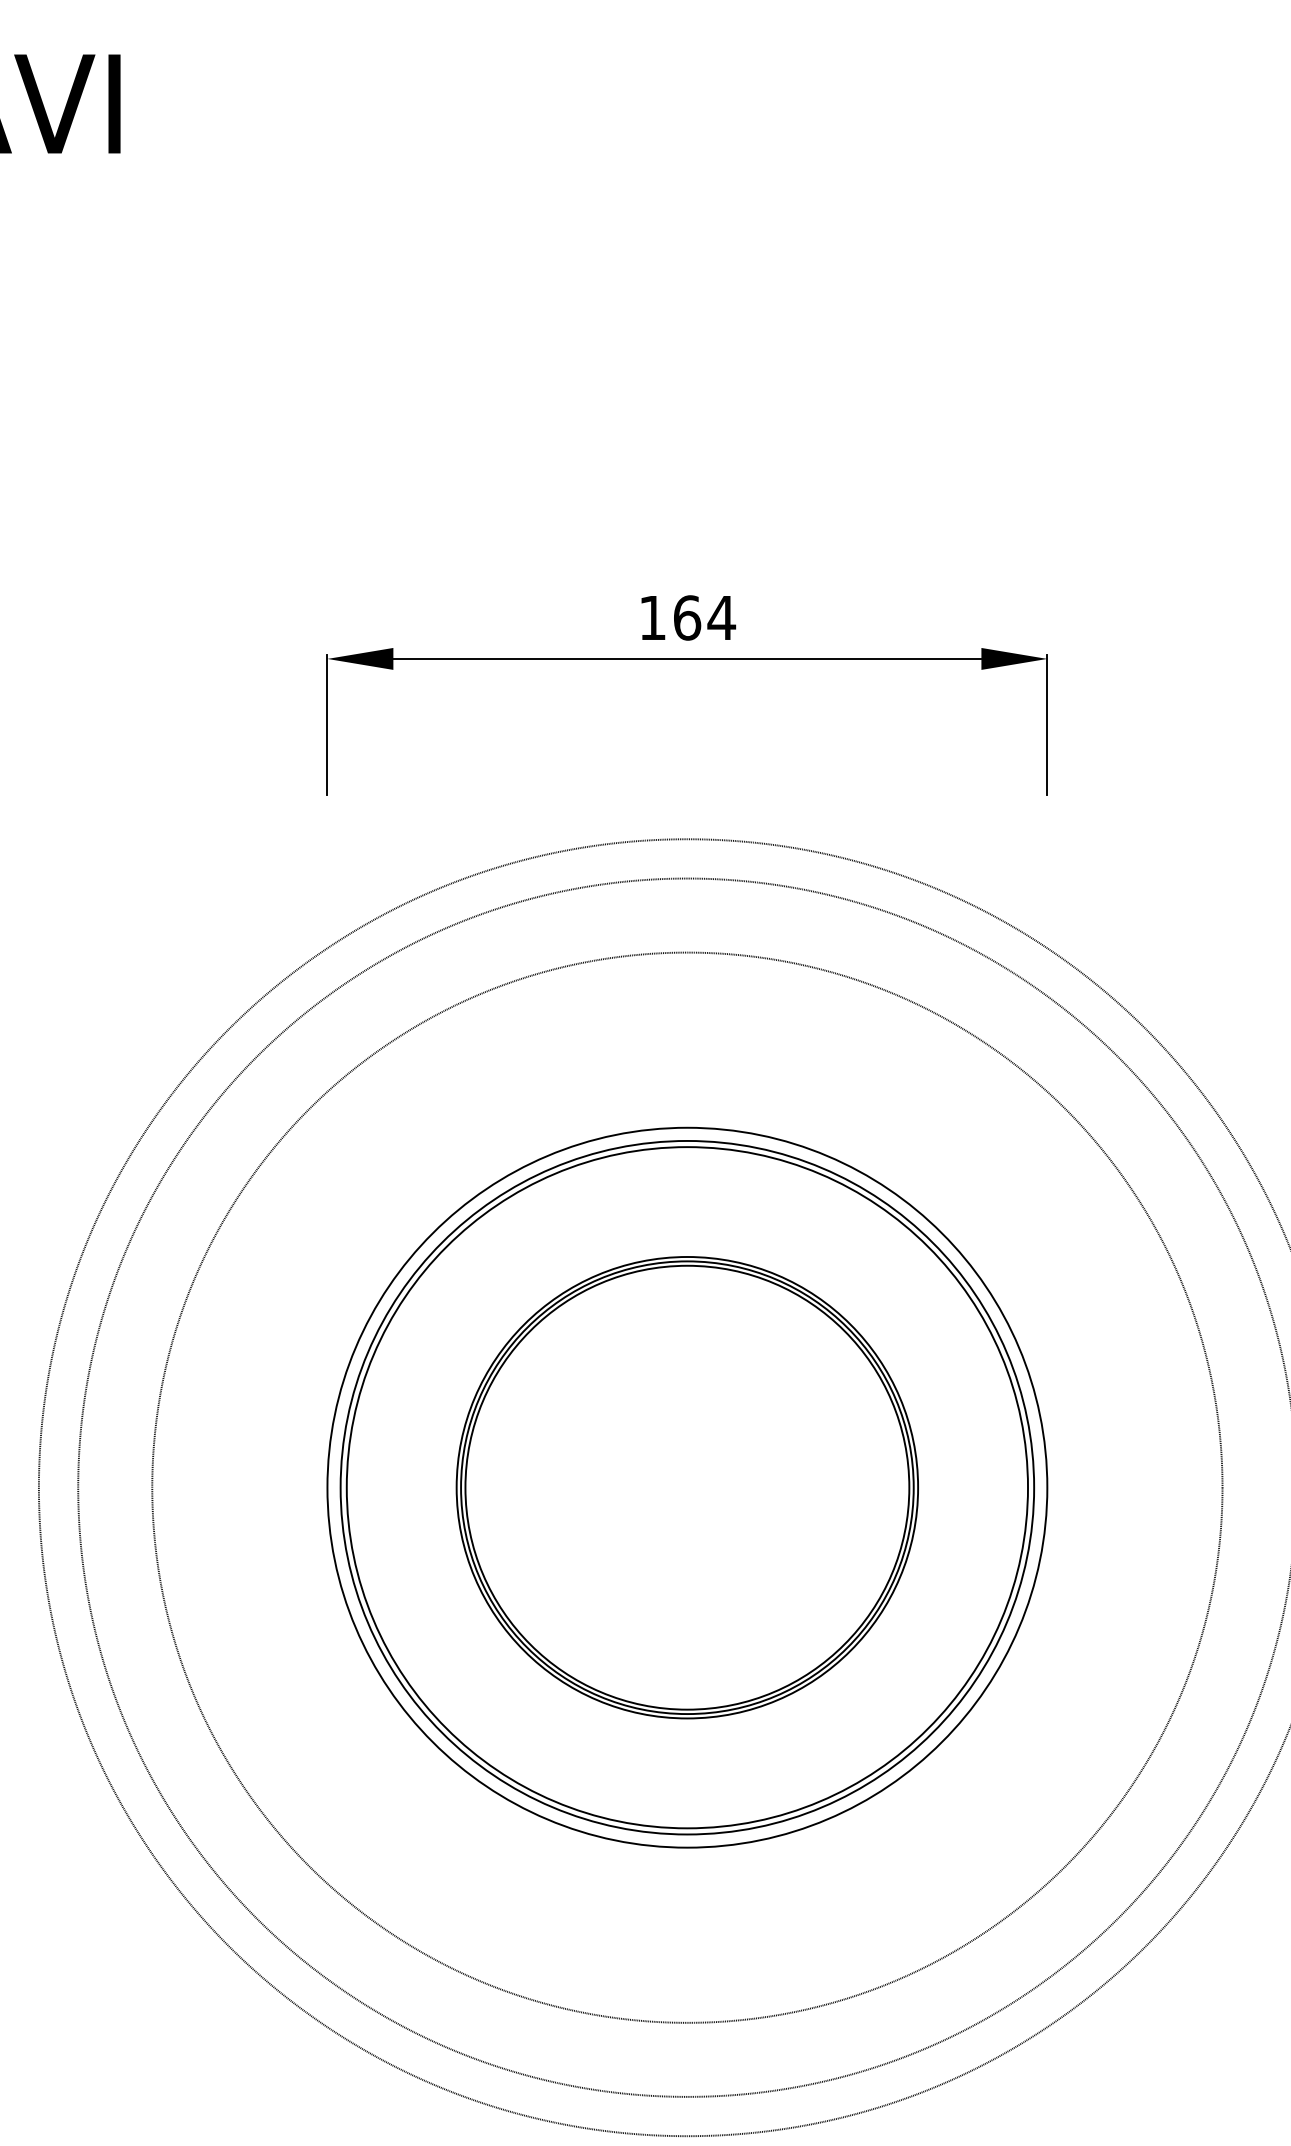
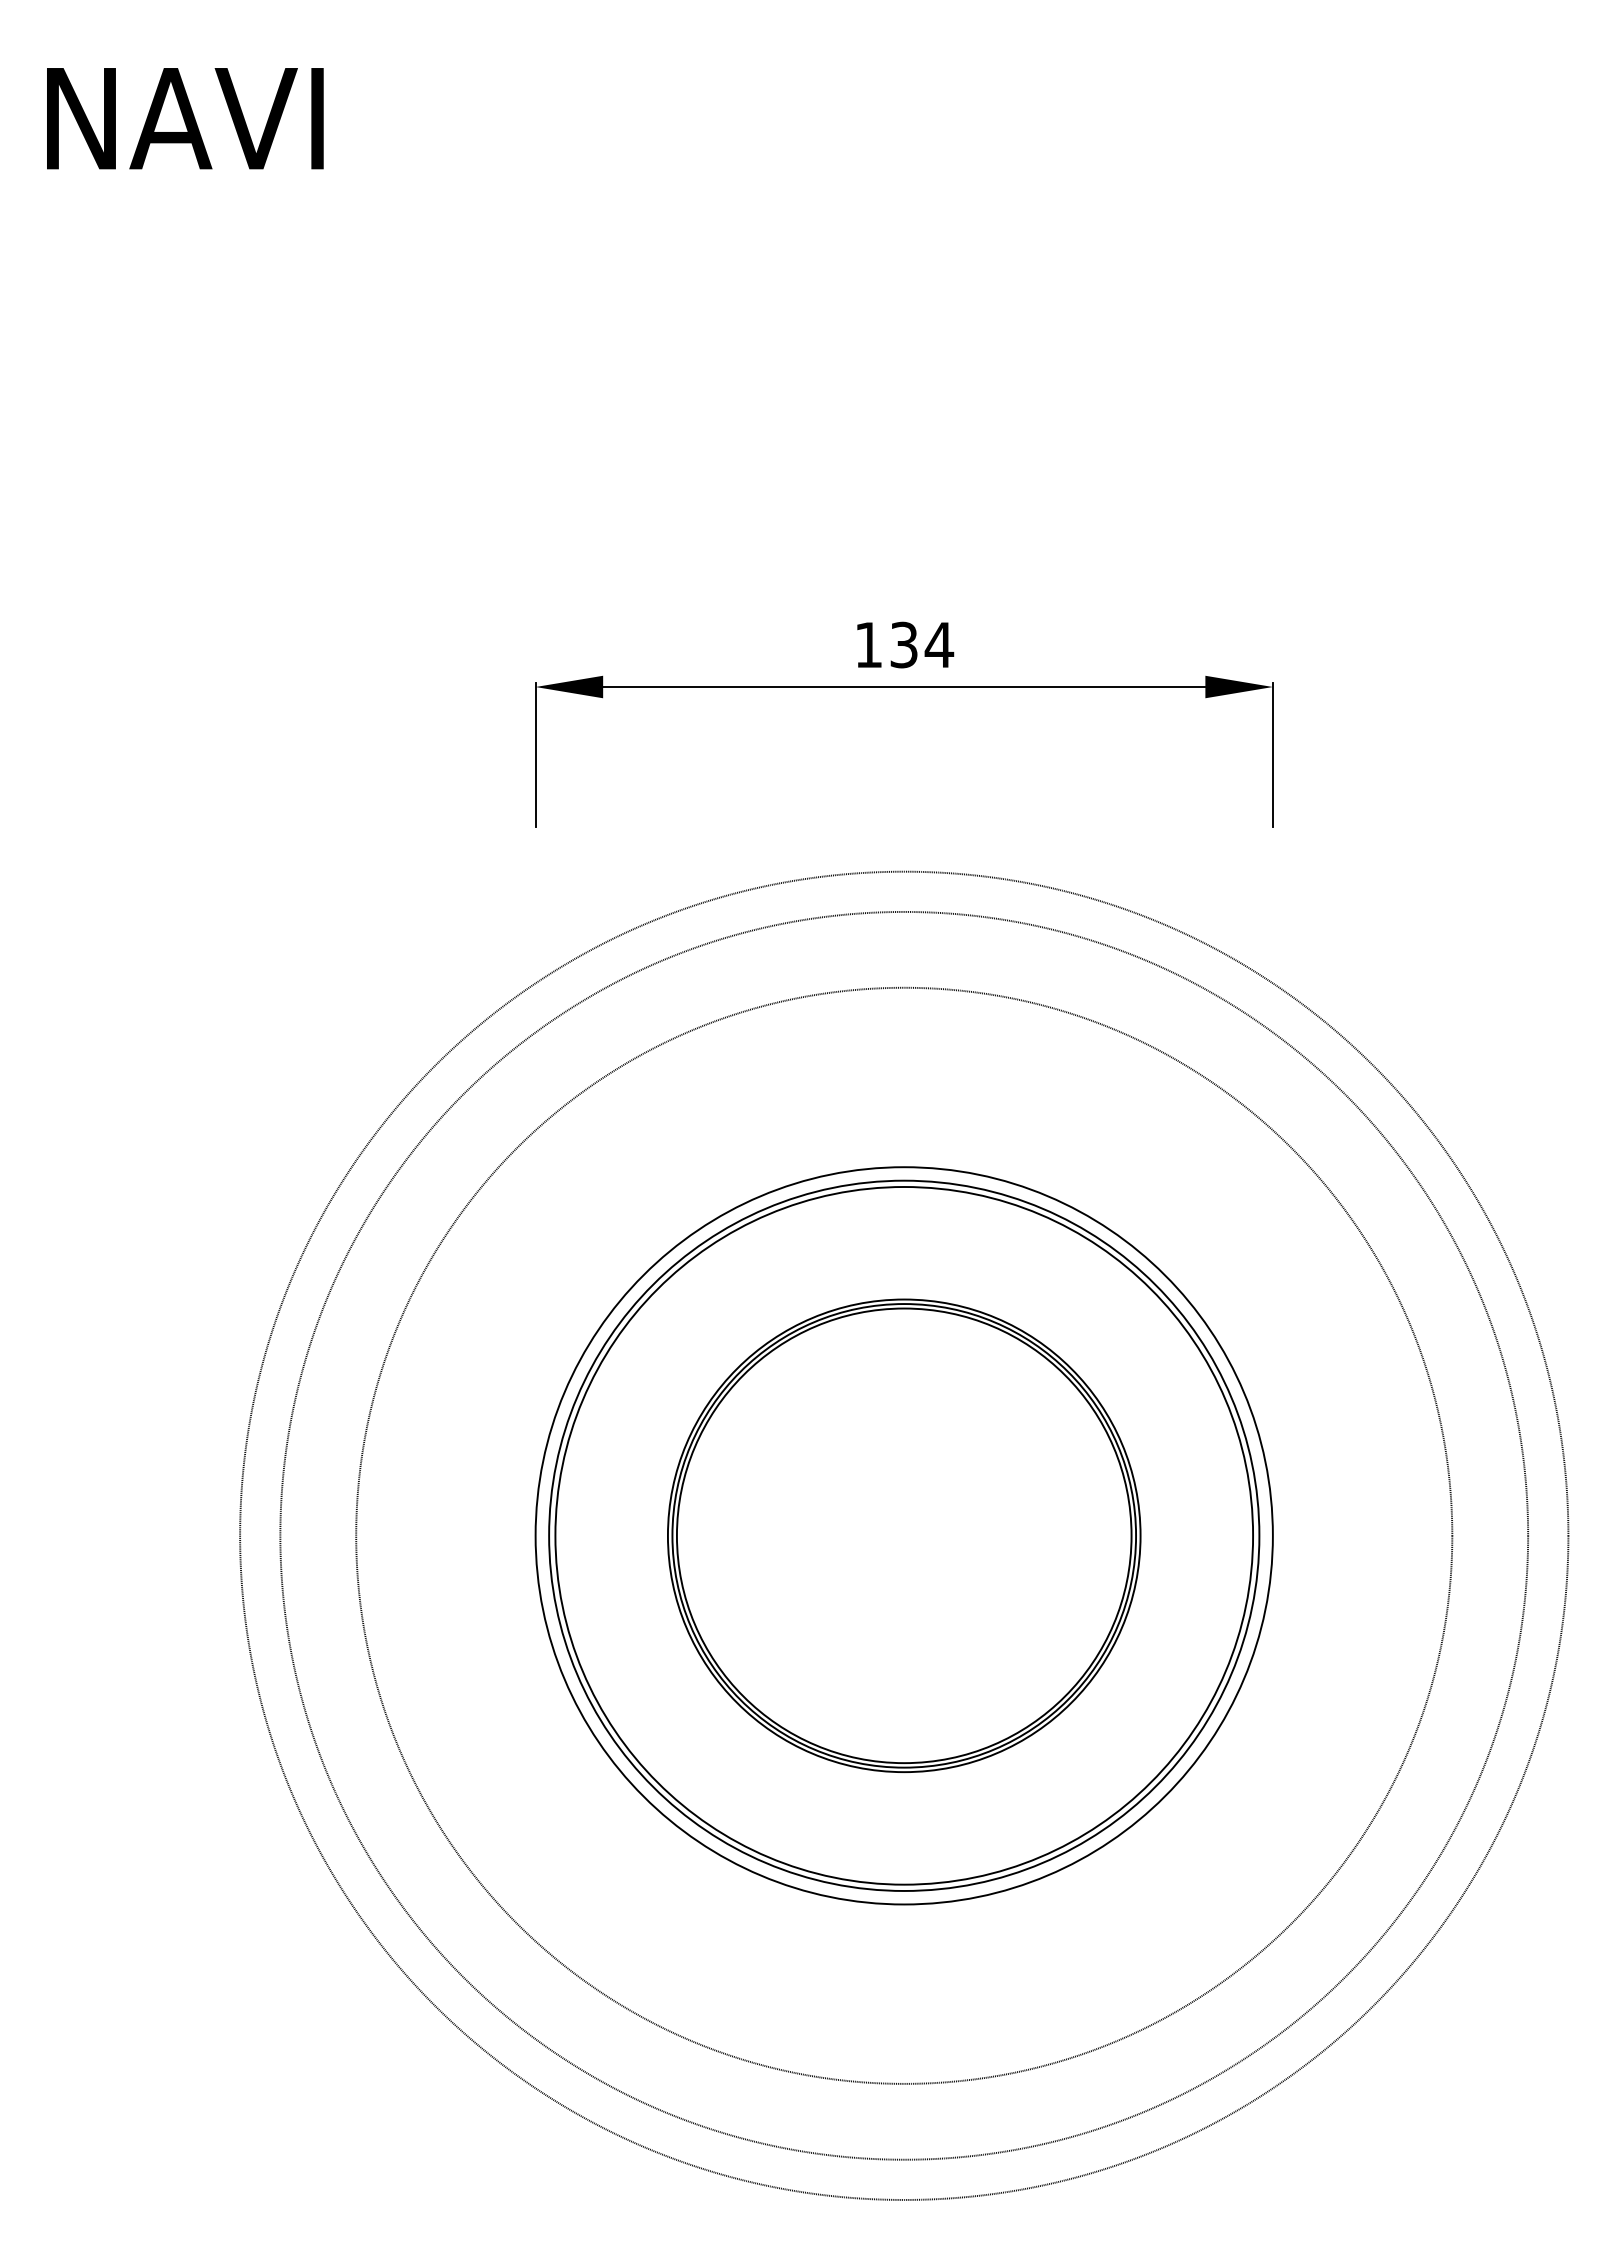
text: (687, 617) -> (904, 644), 164 -> 134

